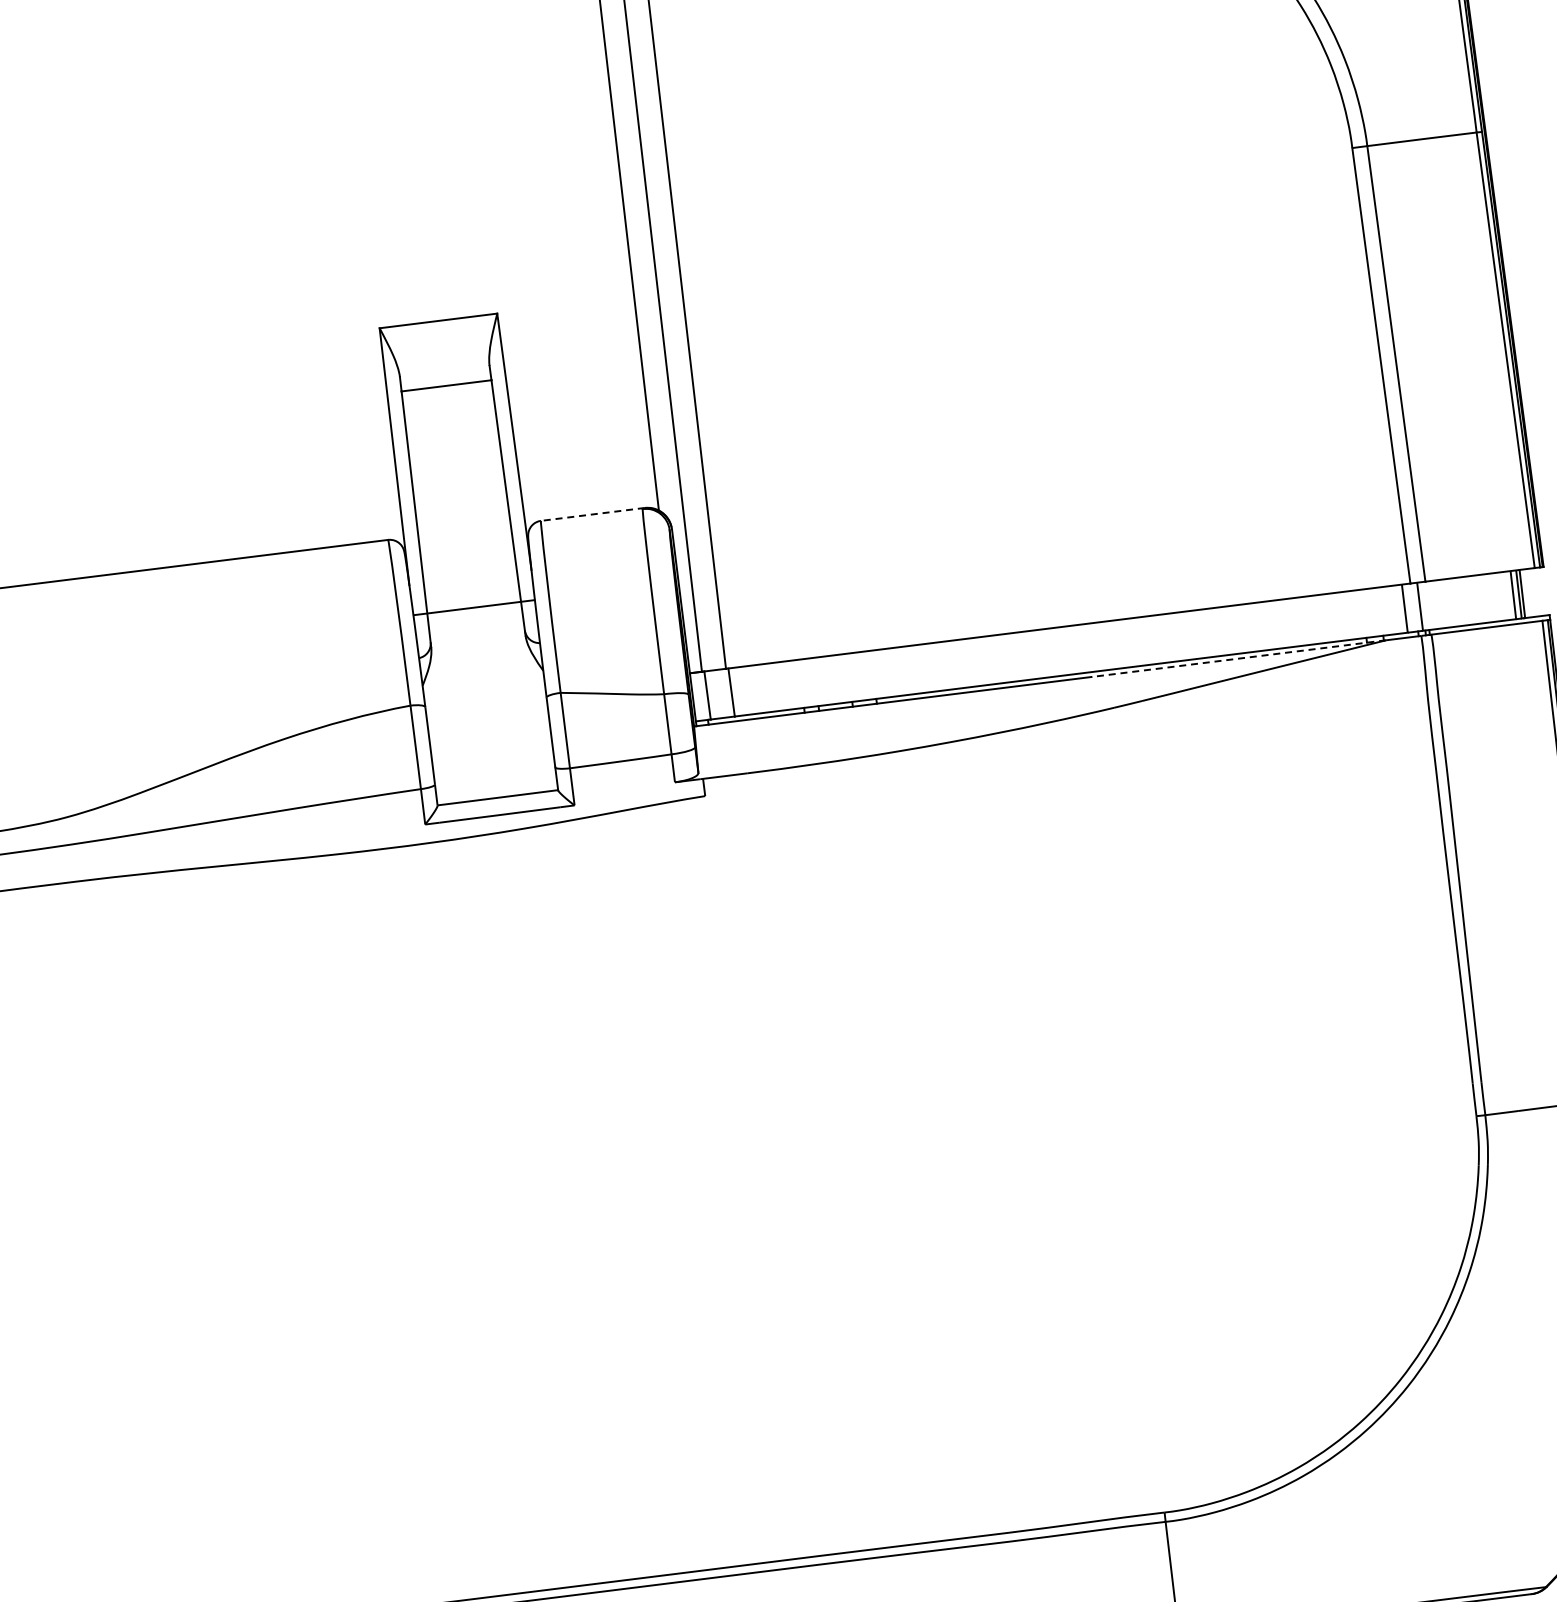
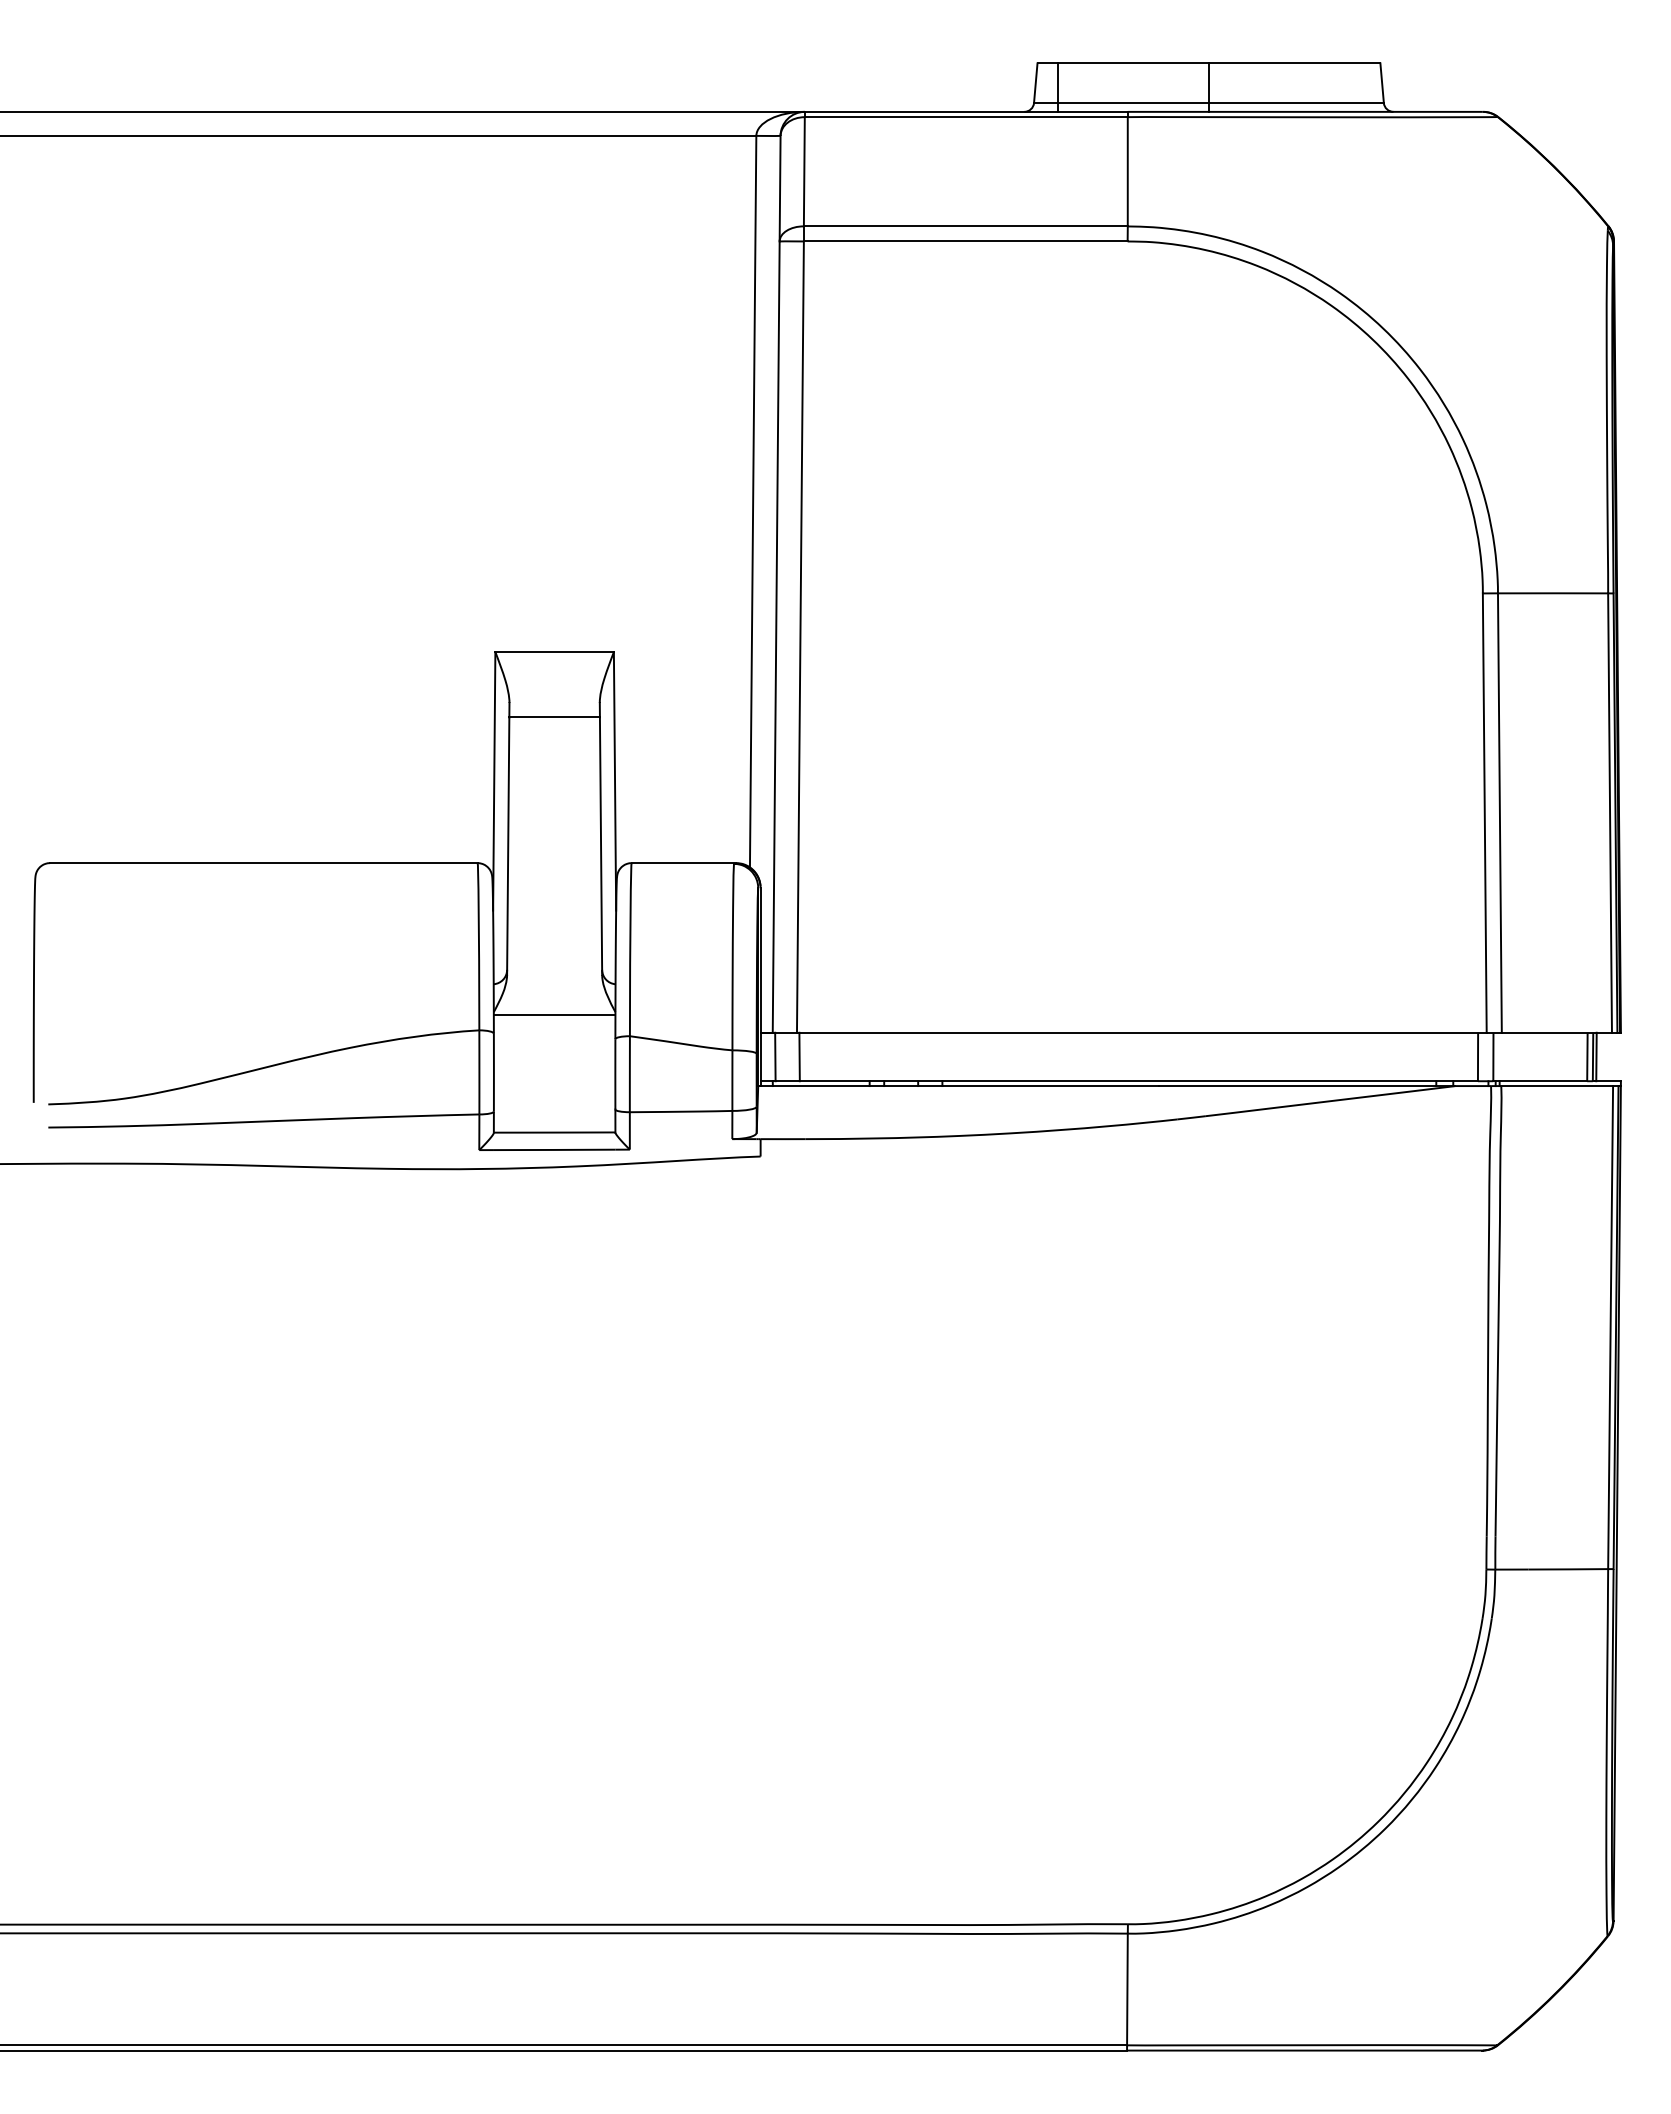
line: (592, 514) -> (683, 863), dashed -> solid
line: (473, 607) -> (554, 1014), moved
line: (1238, 659) -> (1306, 1086), dashed -> solid

